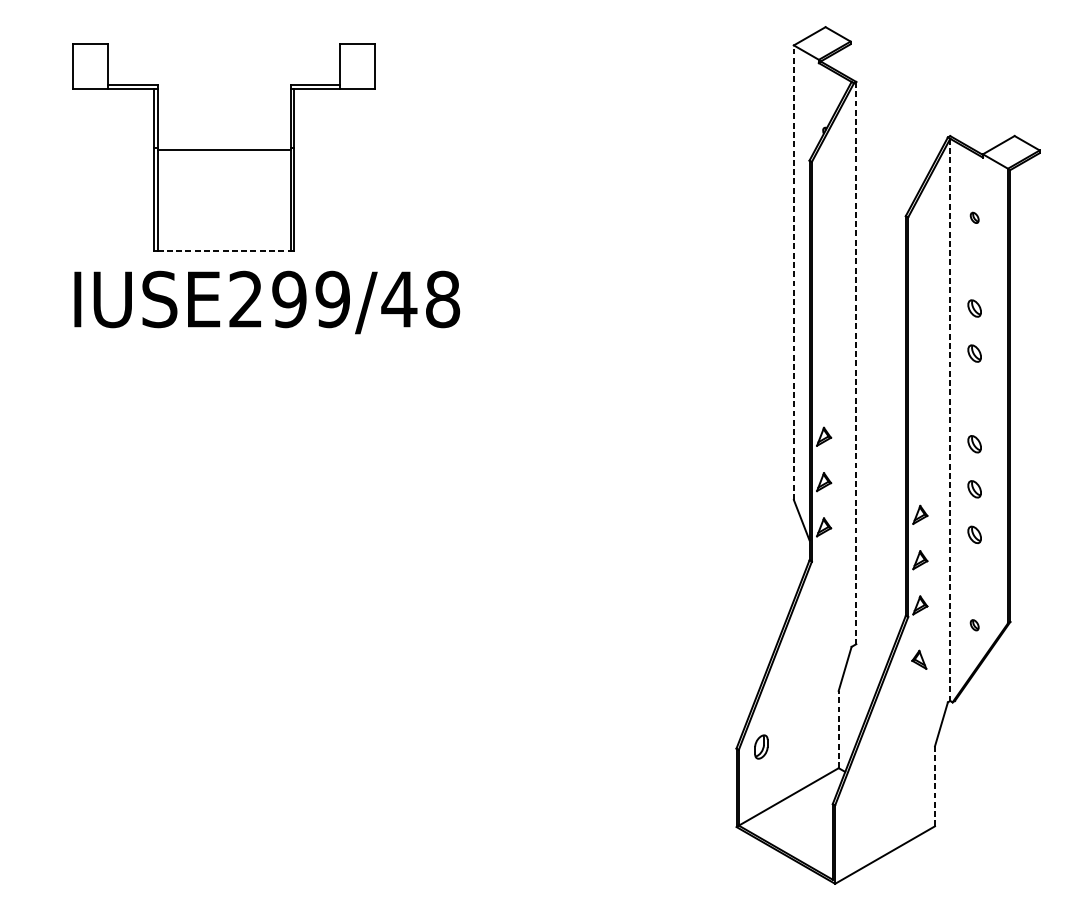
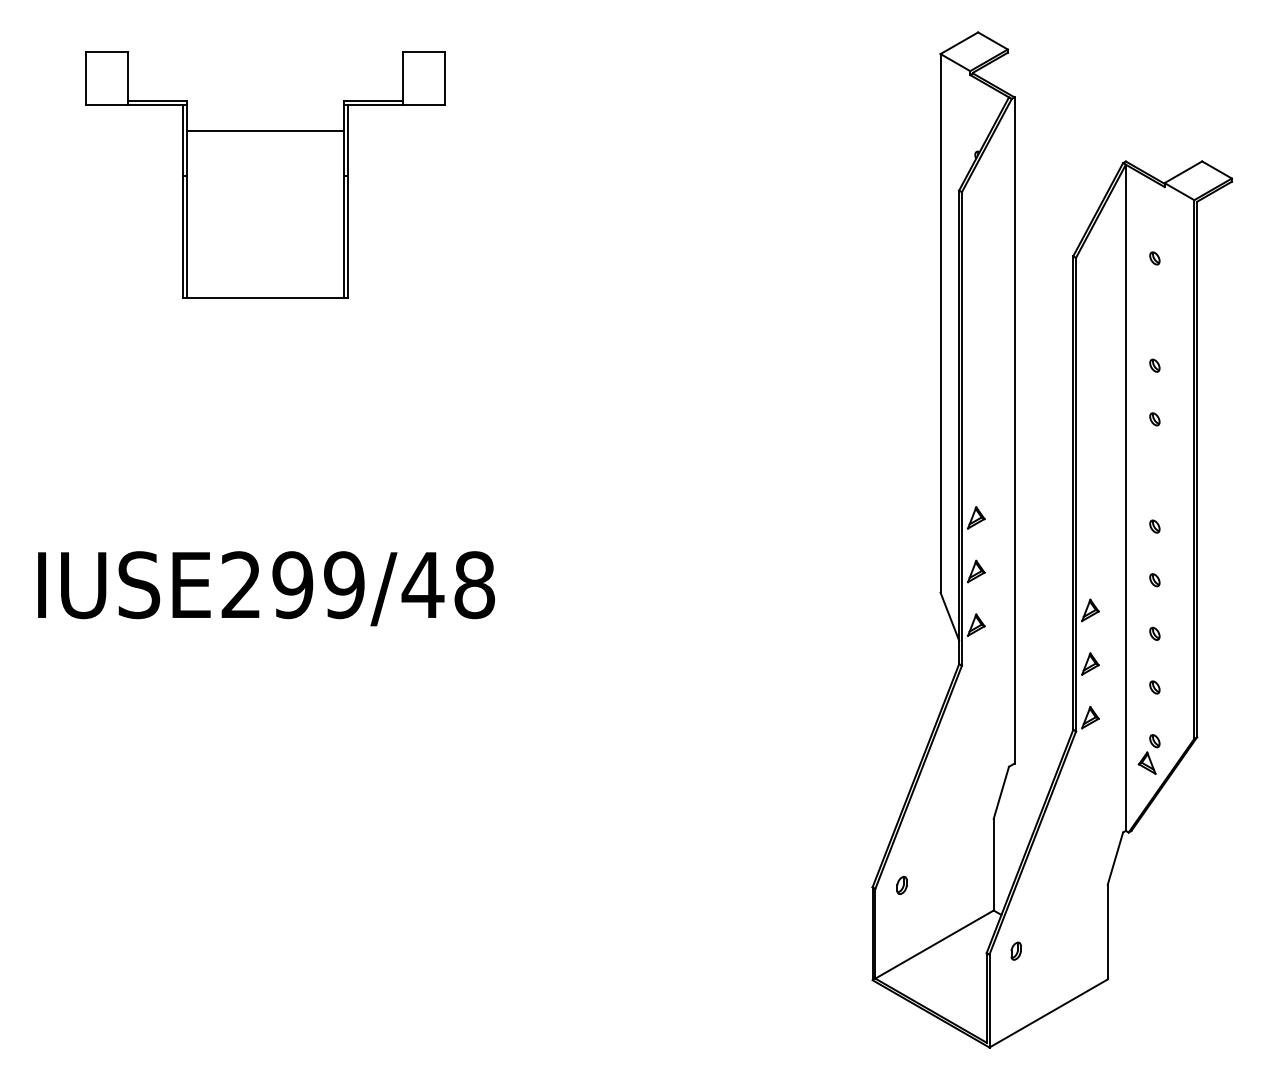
line: (224, 149) -> (265, 130), moved
line: (224, 251) -> (265, 298), dashed -> solid
line: (793, 271) -> (940, 322), dashed -> solid
text: (267, 302) -> (266, 588), moved
part: (974, 308) -> (1154, 365), size x0.62
part: (974, 353) -> (1154, 419), size x0.62
line: (856, 363) -> (1014, 430), dashed -> solid
line: (949, 420) -> (1125, 498), dashed -> solid
part: (974, 444) -> (1154, 526), size x0.62
part: (974, 489) -> (1154, 580), size x0.62
part: (974, 534) -> (1154, 633), size x0.62
part: (974, 579) -> (1154, 687), added
part: (918, 659) -> (1146, 762), moved
line: (838, 729) -> (993, 864), dashed -> solid
part: (760, 747) -> (901, 885), size x0.62
line: (934, 785) -> (1107, 931), dashed -> solid
part: (857, 801) -> (1015, 950), added

